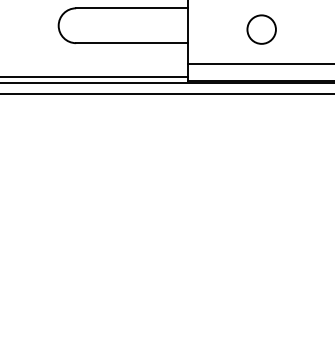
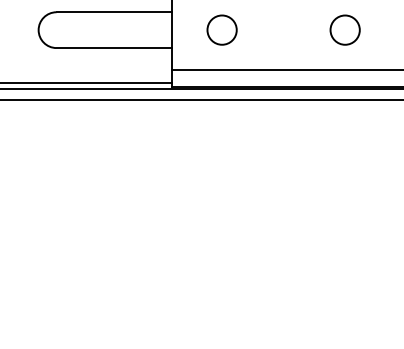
circle: (261, 29) -> (221, 29), moved

